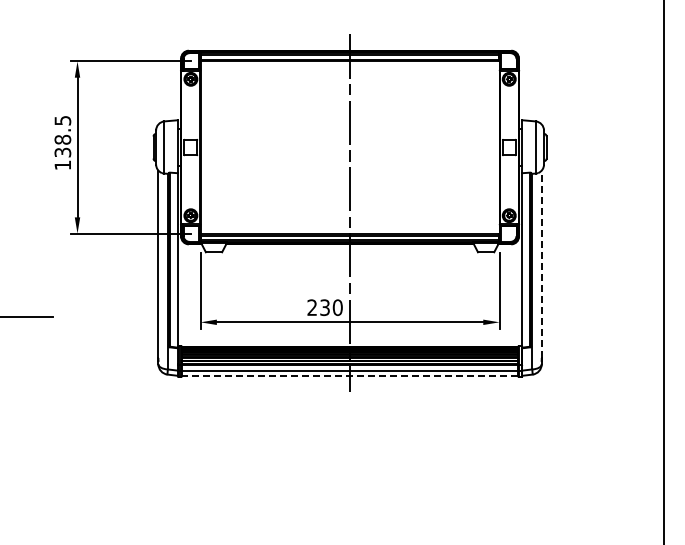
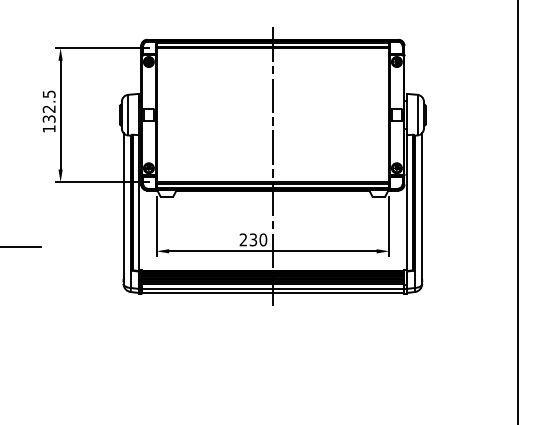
text: (62, 139) -> (48, 108), 138.5 -> 132.5
line: (541, 264) -> (422, 206), dashed -> solid
line: (349, 375) -> (272, 292), dashed -> solid

